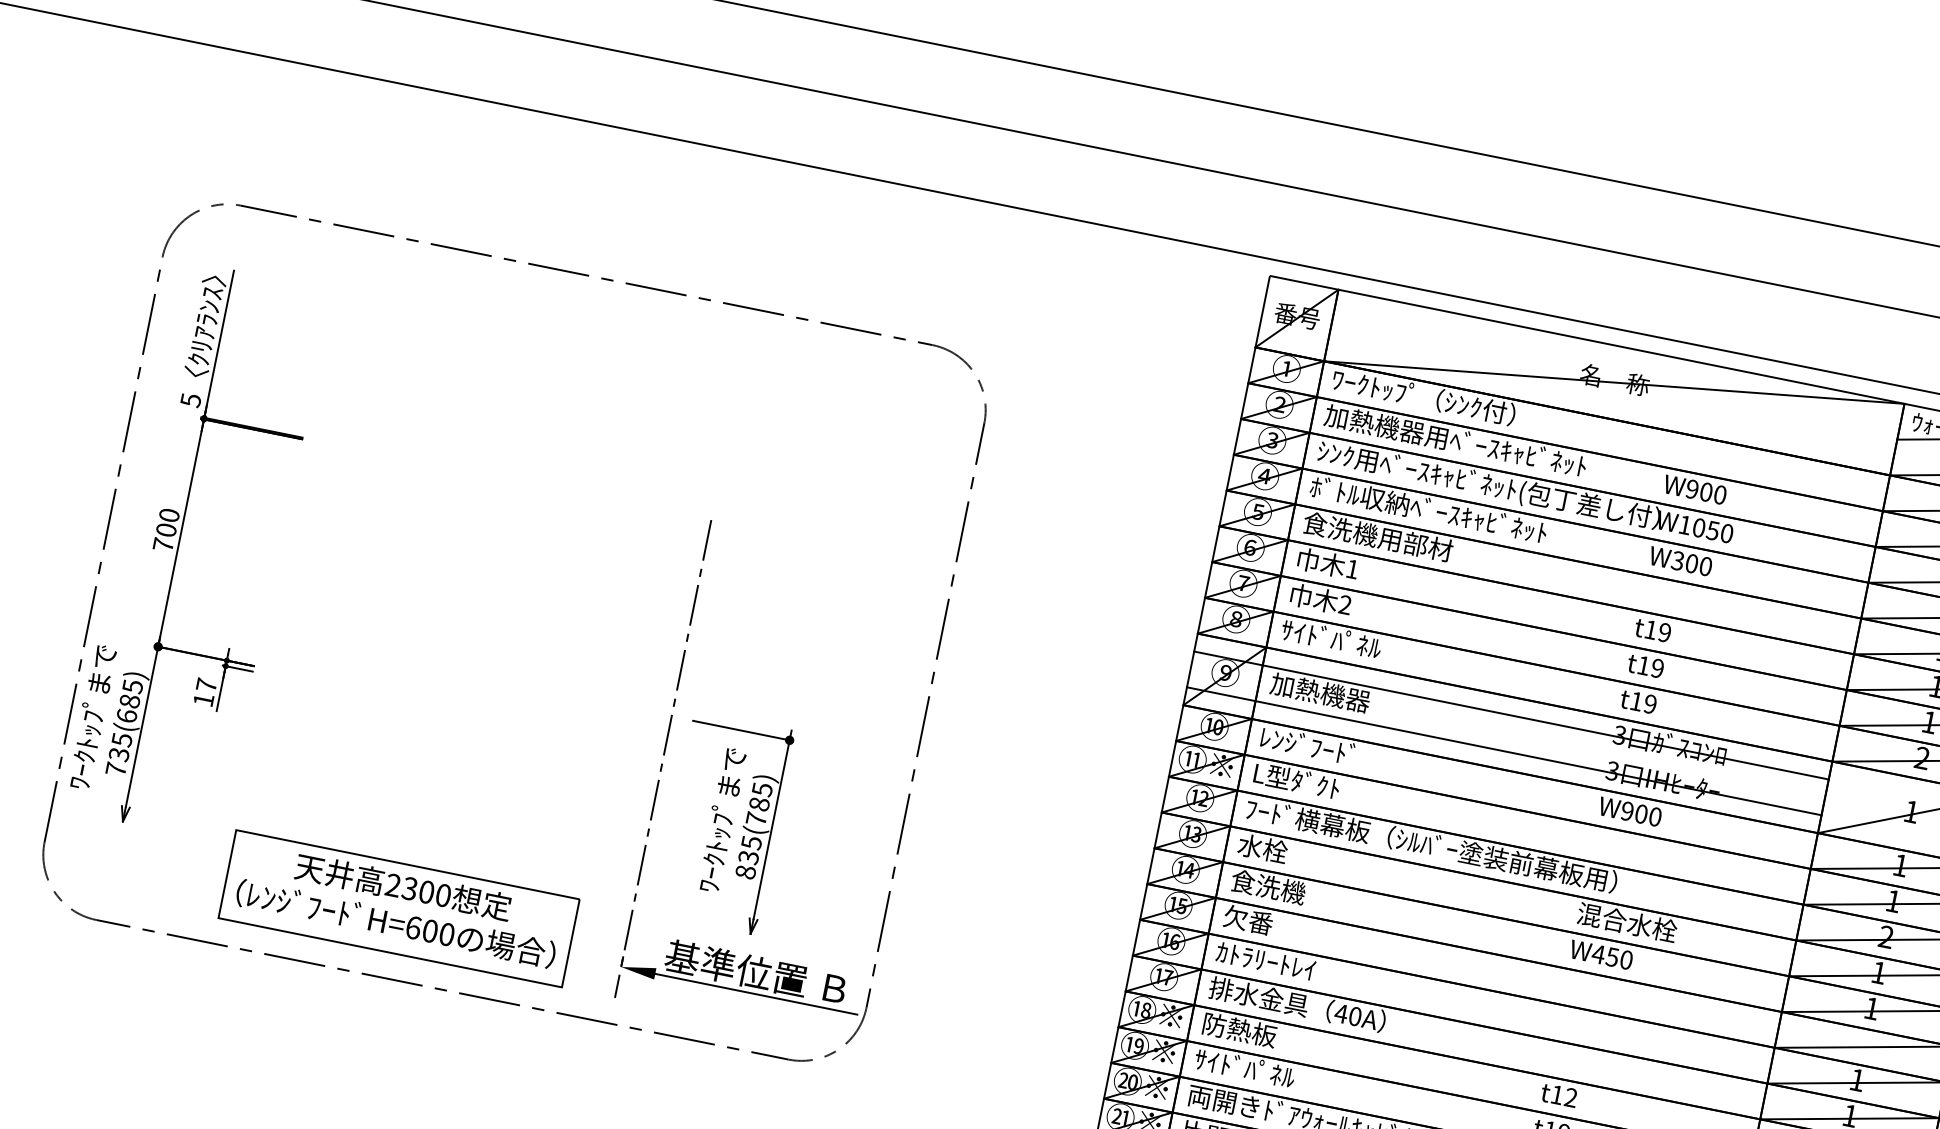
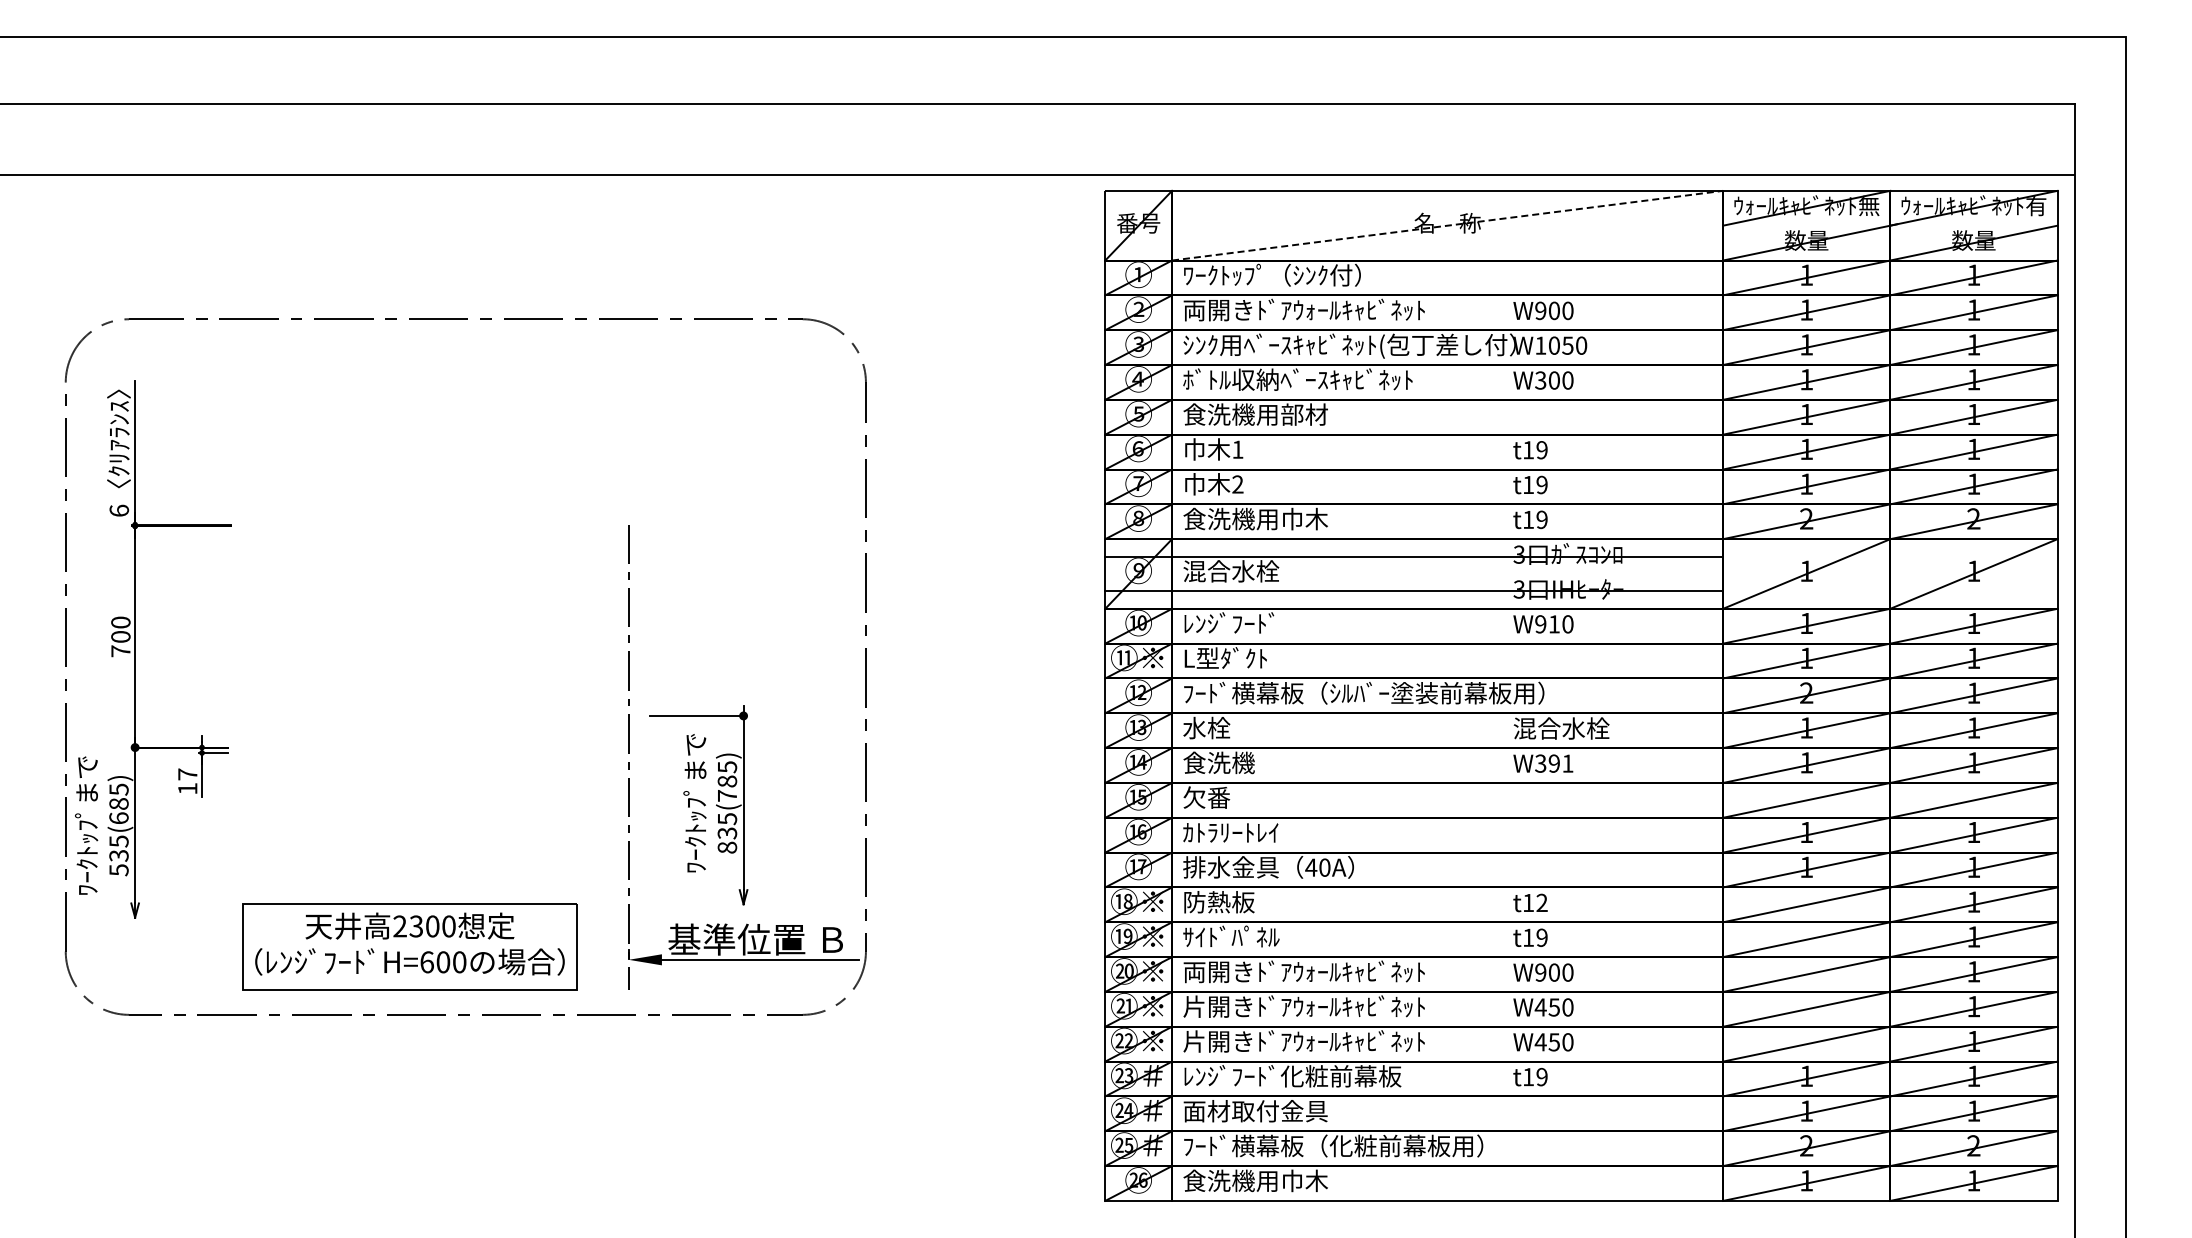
line: (1614, 382) -> (1447, 225), solid -> dashed
text: (191, 400) -> (119, 510), 5 -> 6
text: (1456, 440) -> (1310, 309), 加熱機器用ﾍﾞｰｽｷｬﾋﾞﾈｯﾄ -> 両開きﾄﾞｱｳｫｰﾙｷｬﾋﾞﾈｯﾄ
text: (1356, 643) -> (1255, 518), ｻｲﾄﾞﾊﾟﾈﾙ -> 食洗機用巾木
text: (1320, 693) -> (1231, 571), 加熱機器 -> 混合水栓
text: (115, 769) -> (118, 870), 735(685) -> 535(685)
text: (1641, 814) -> (1554, 624), W900 -> W910
text: (1611, 956) -> (1553, 763), W450 -> W391

